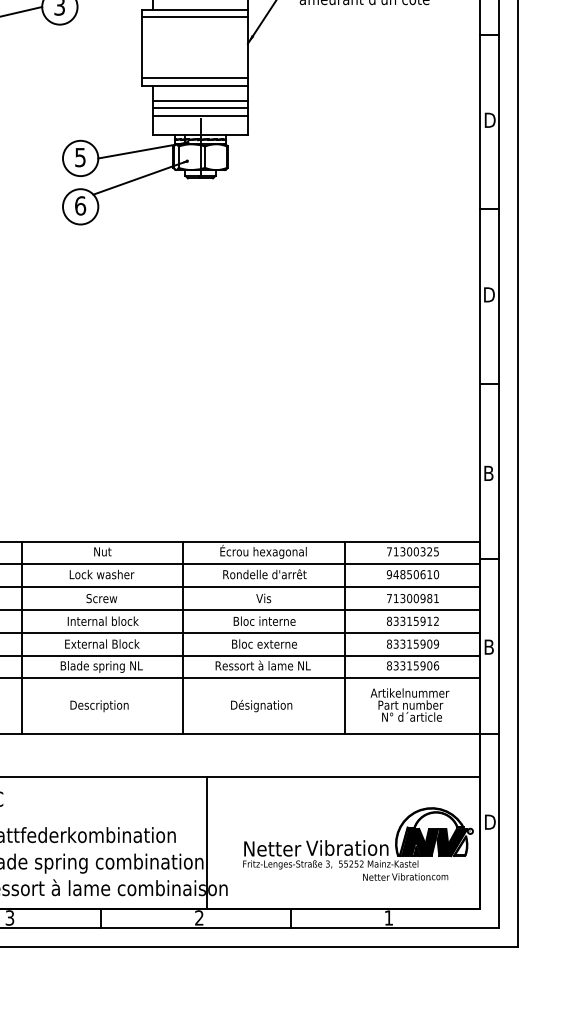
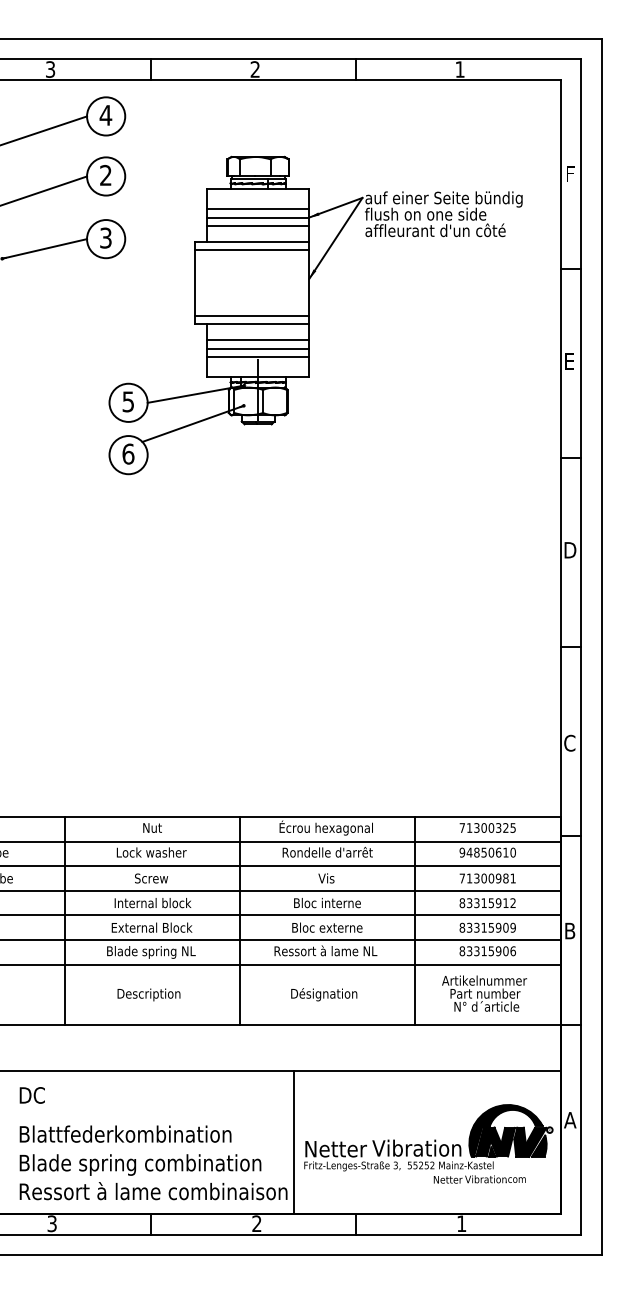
text: (490, 120) -> (571, 361), D -> E
text: (488, 472) -> (569, 742), B -> C
text: (489, 822) -> (570, 1120), D -> A
fill: (429, 831) -> (505, 1130), added
line: (207, 842) -> (294, 1142), moved
fill: (460, 846) -> (539, 1146), added

